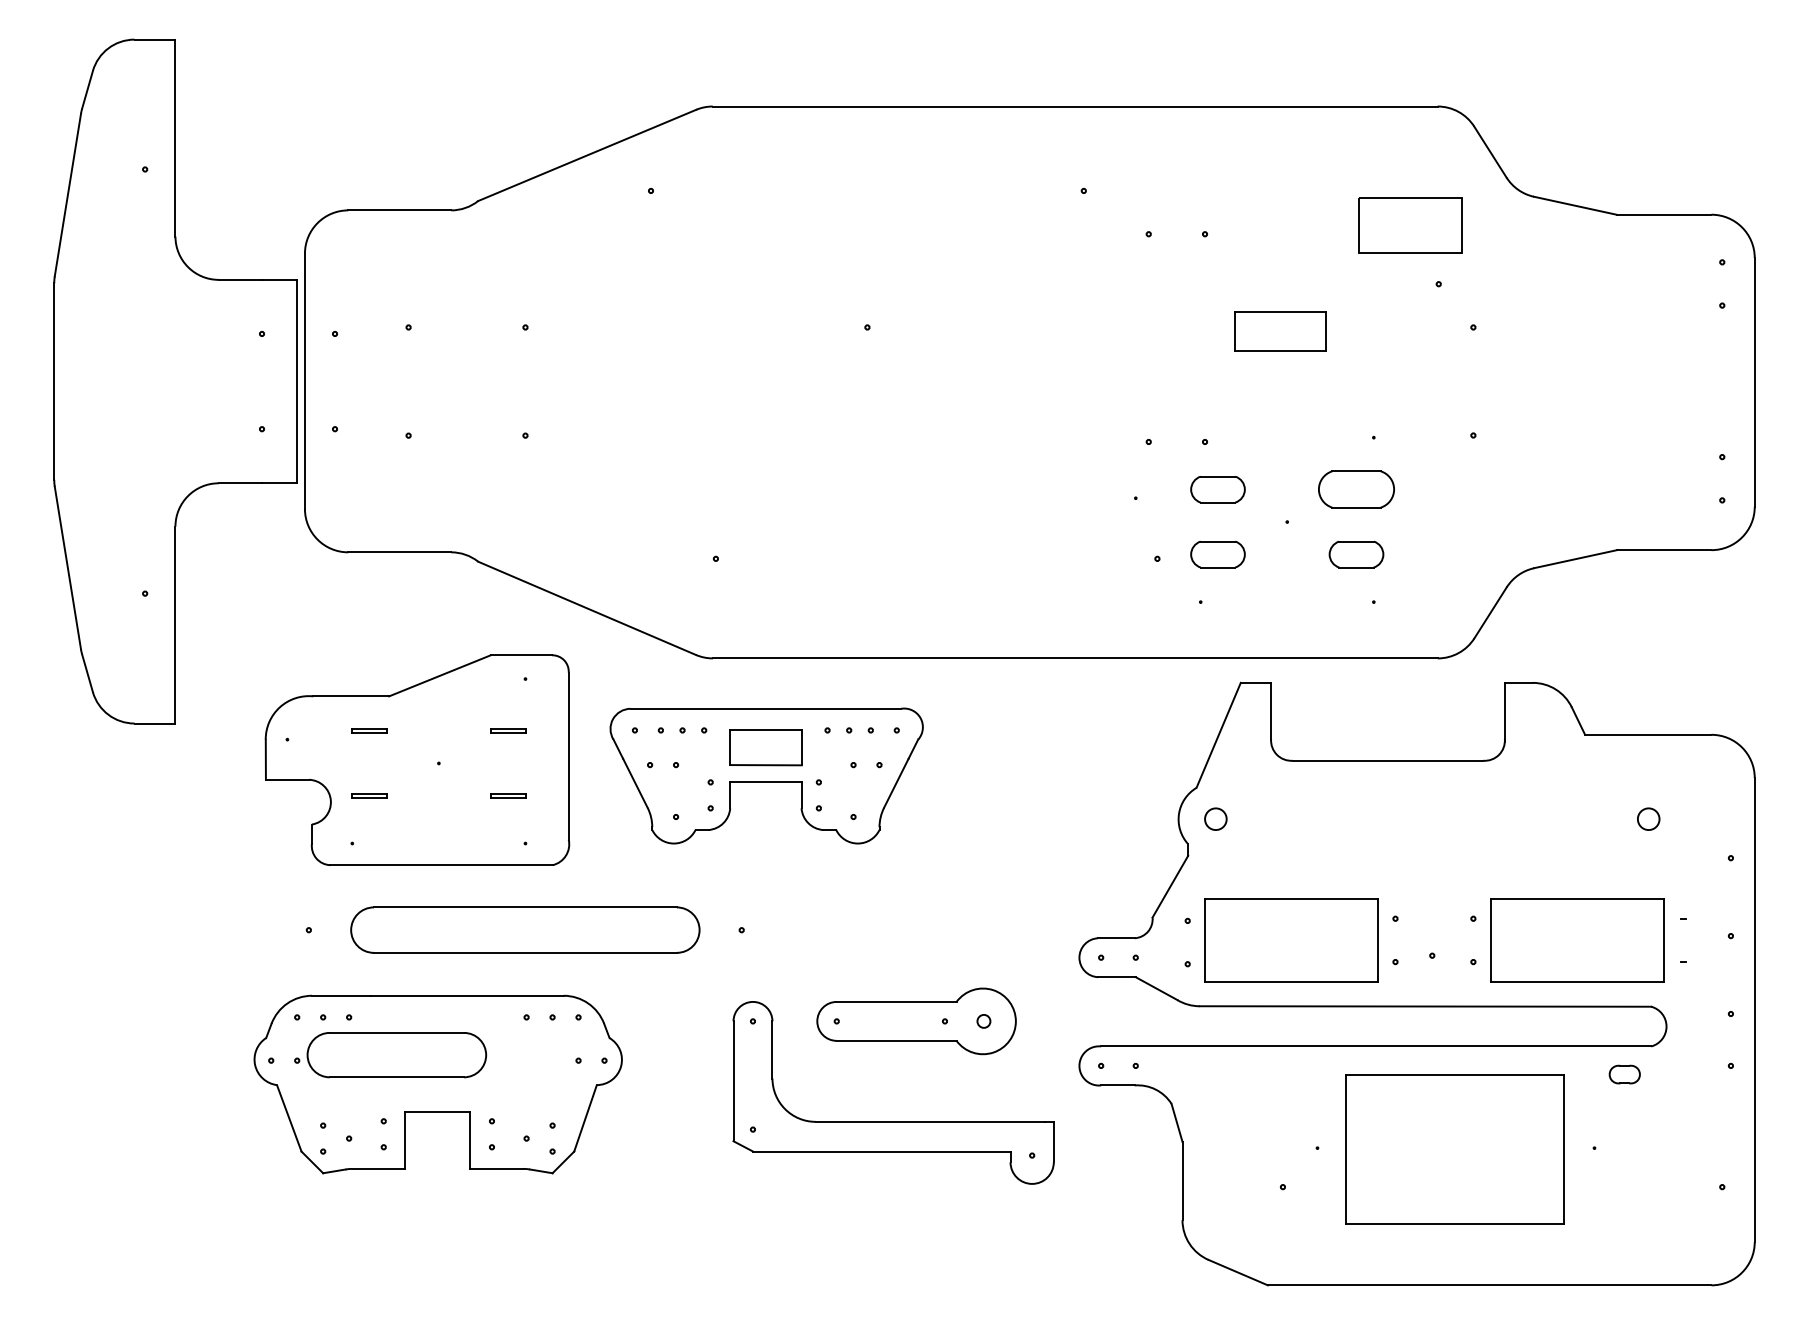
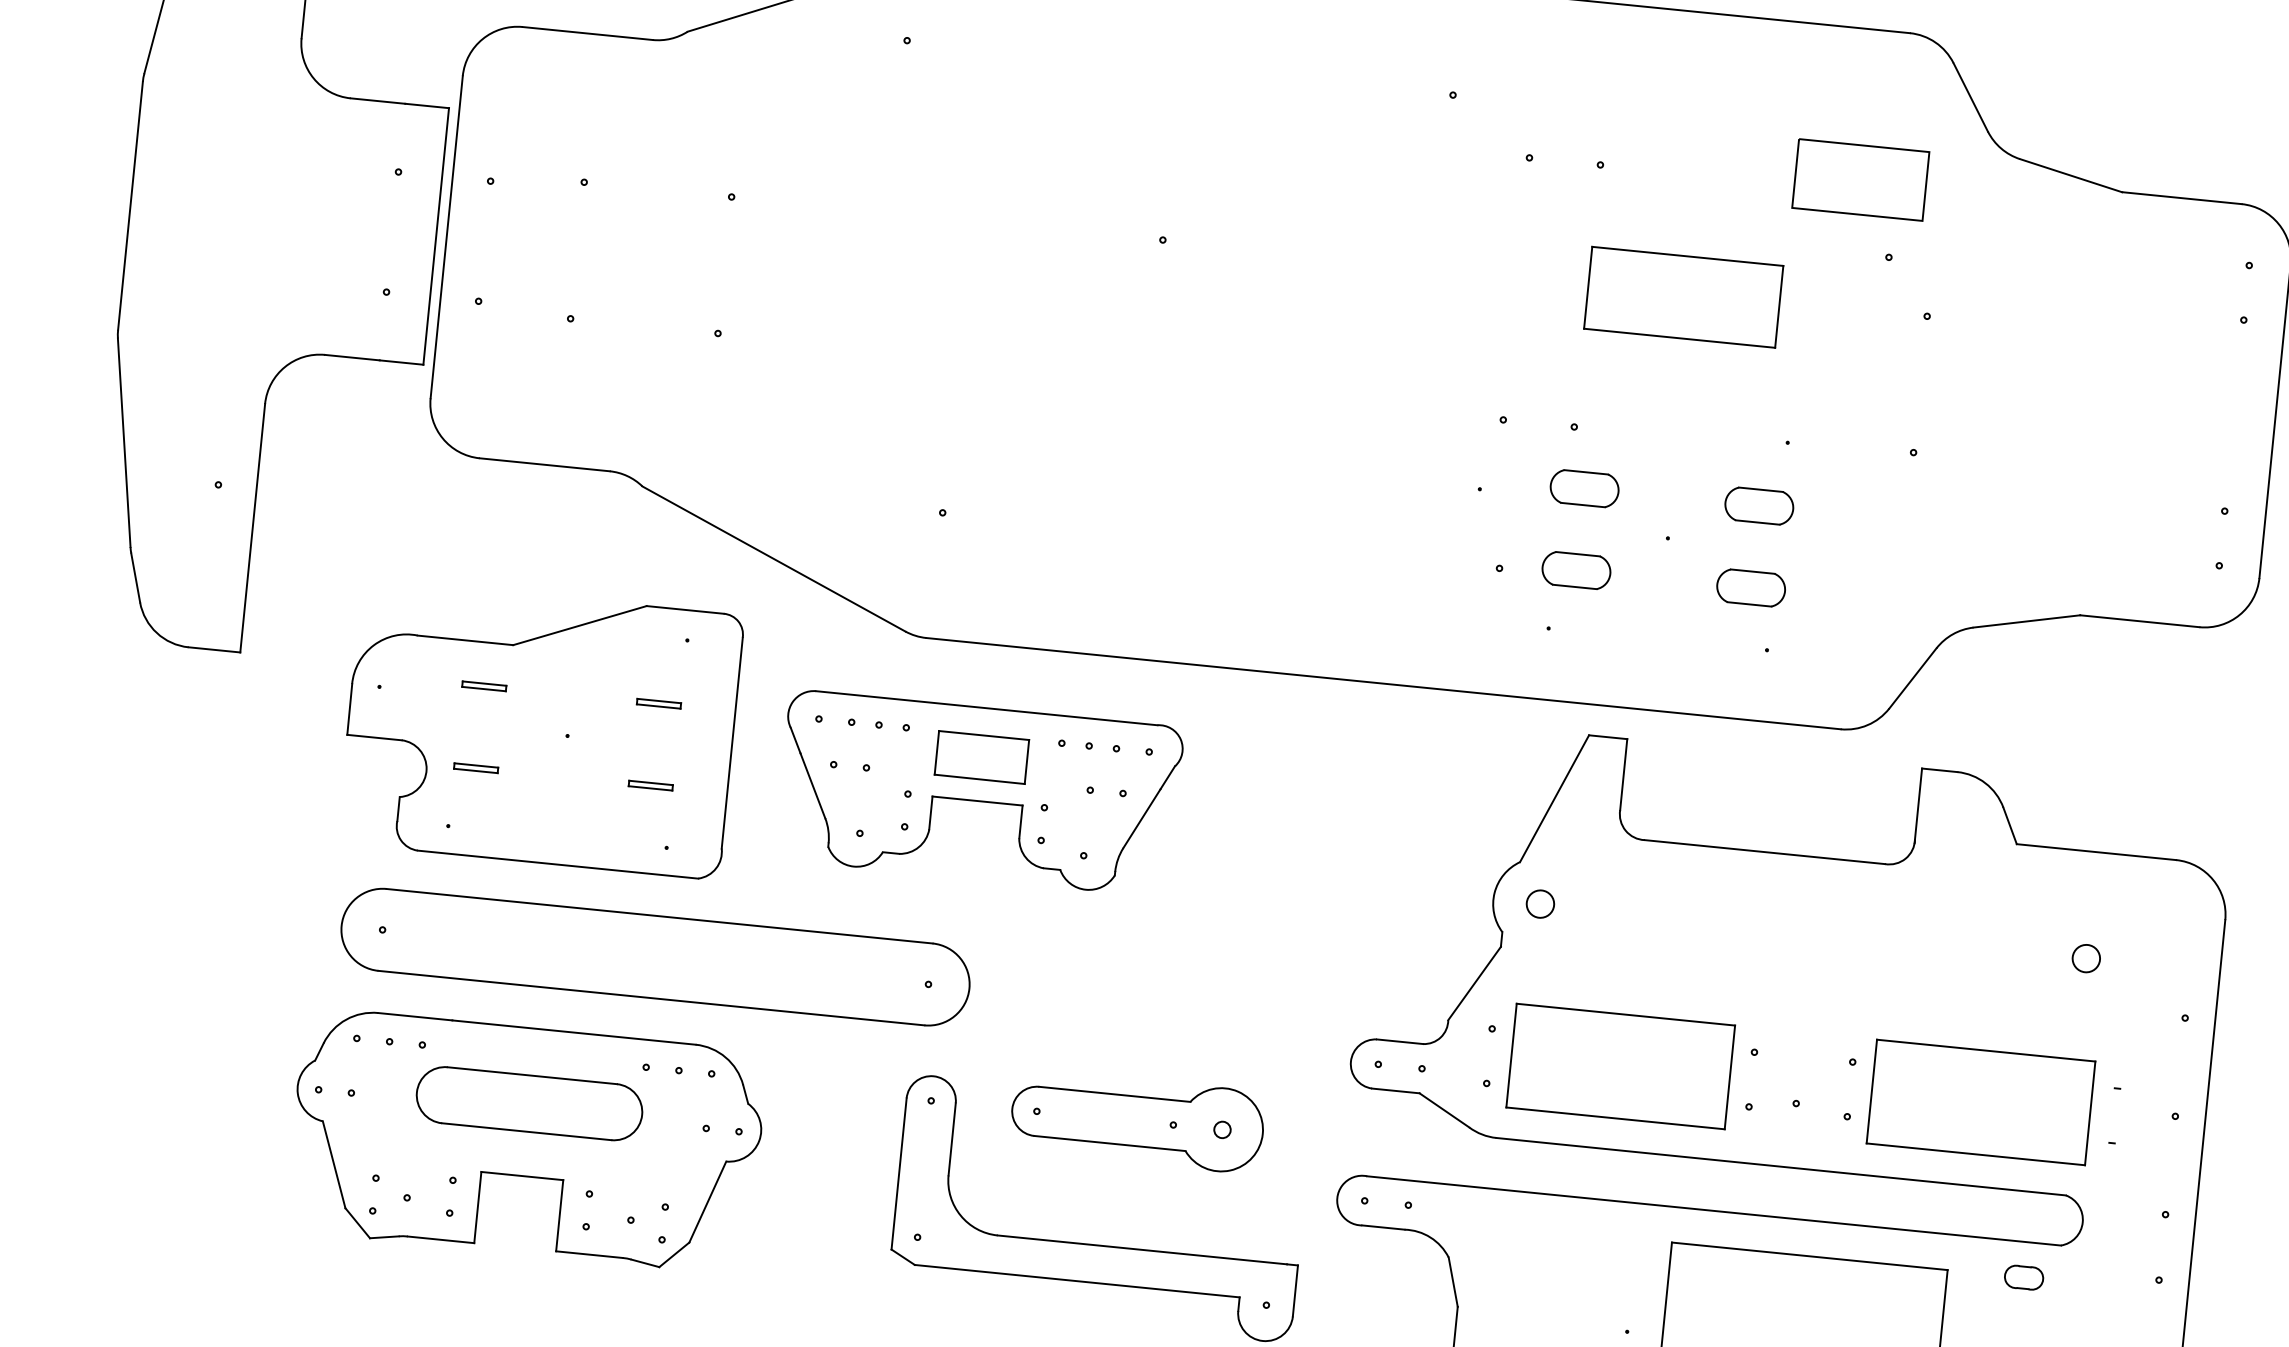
part: (1280, 331) -> (1683, 297), size x1.67
part: (1356, 489) -> (1759, 505), size x0.71
part: (525, 929) -> (655, 956), size x1.43
part: (396, 1055) -> (529, 1104), moved

